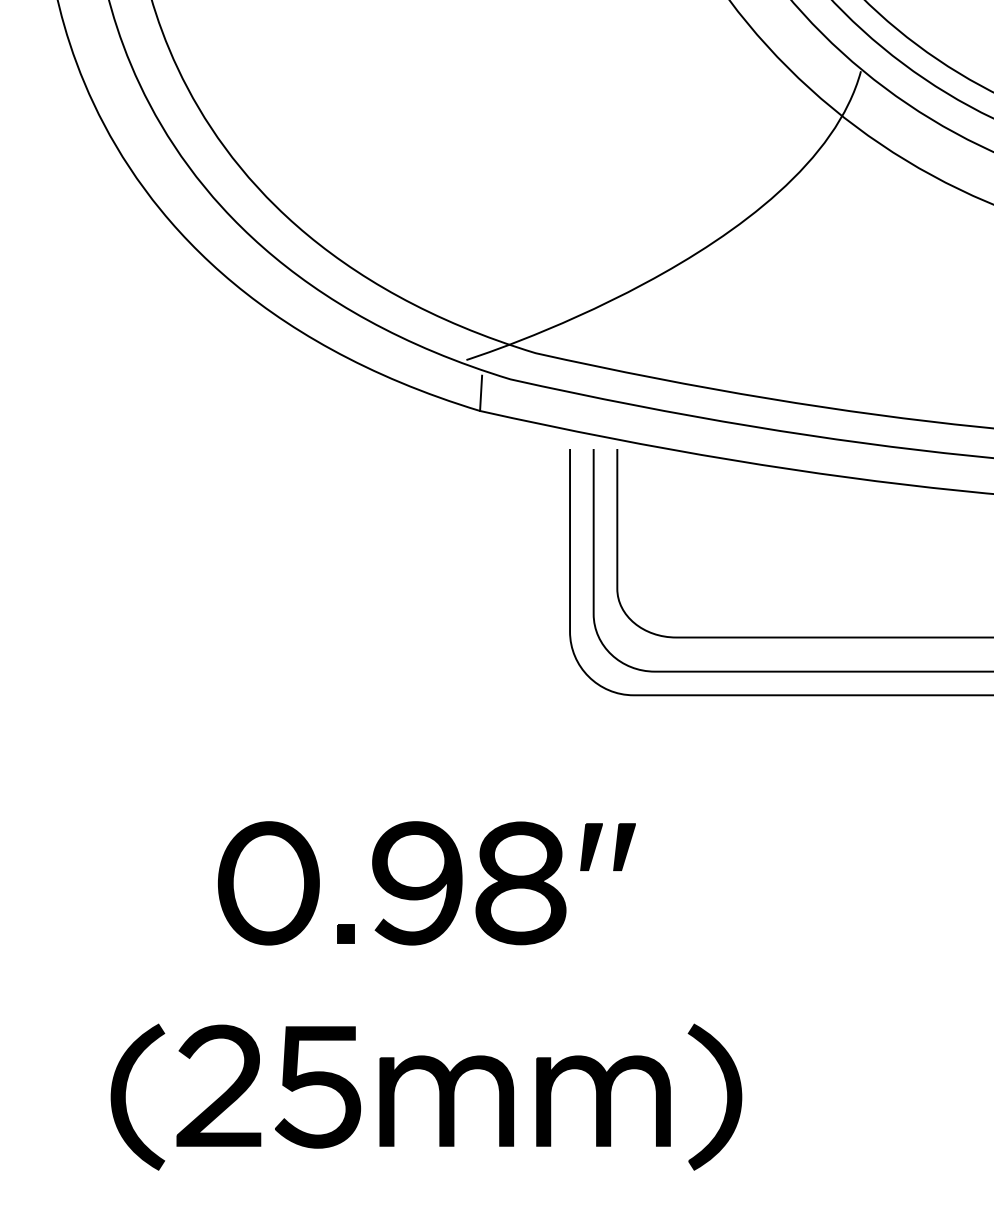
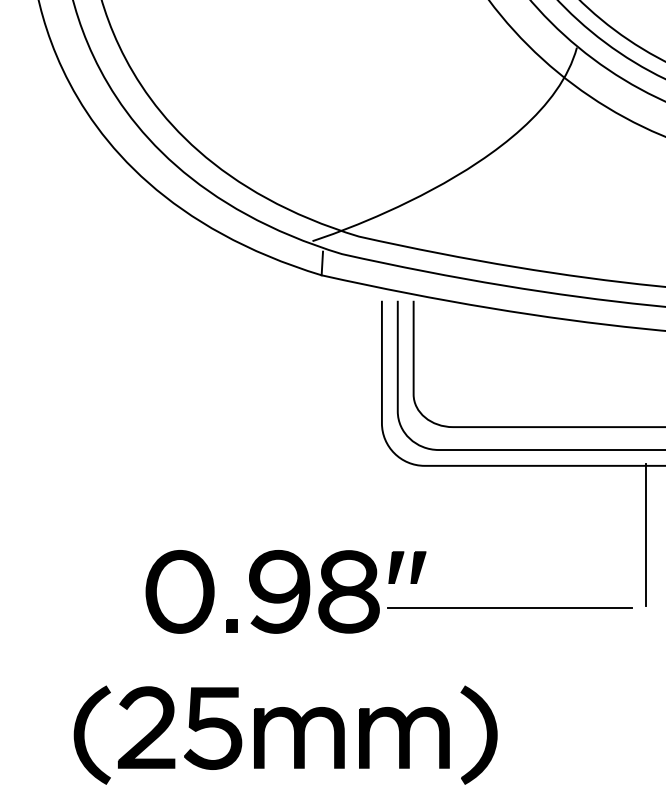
line: (963, 797) -> (645, 534), added
line: (760, 906) -> (509, 607), added

